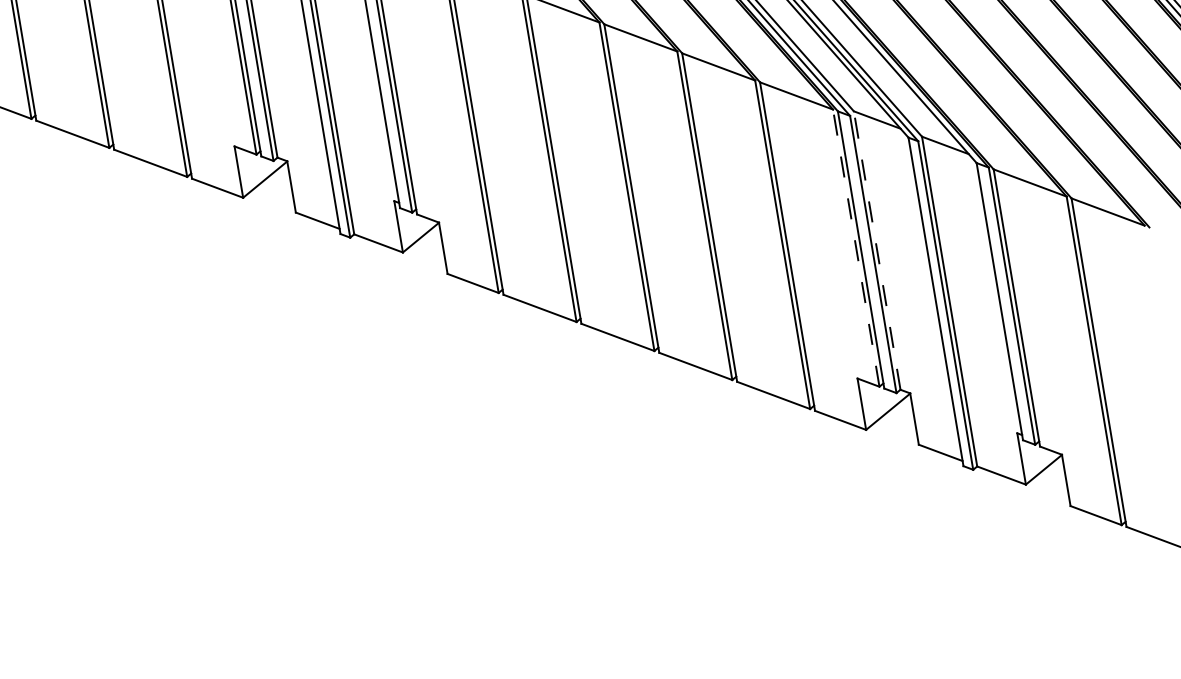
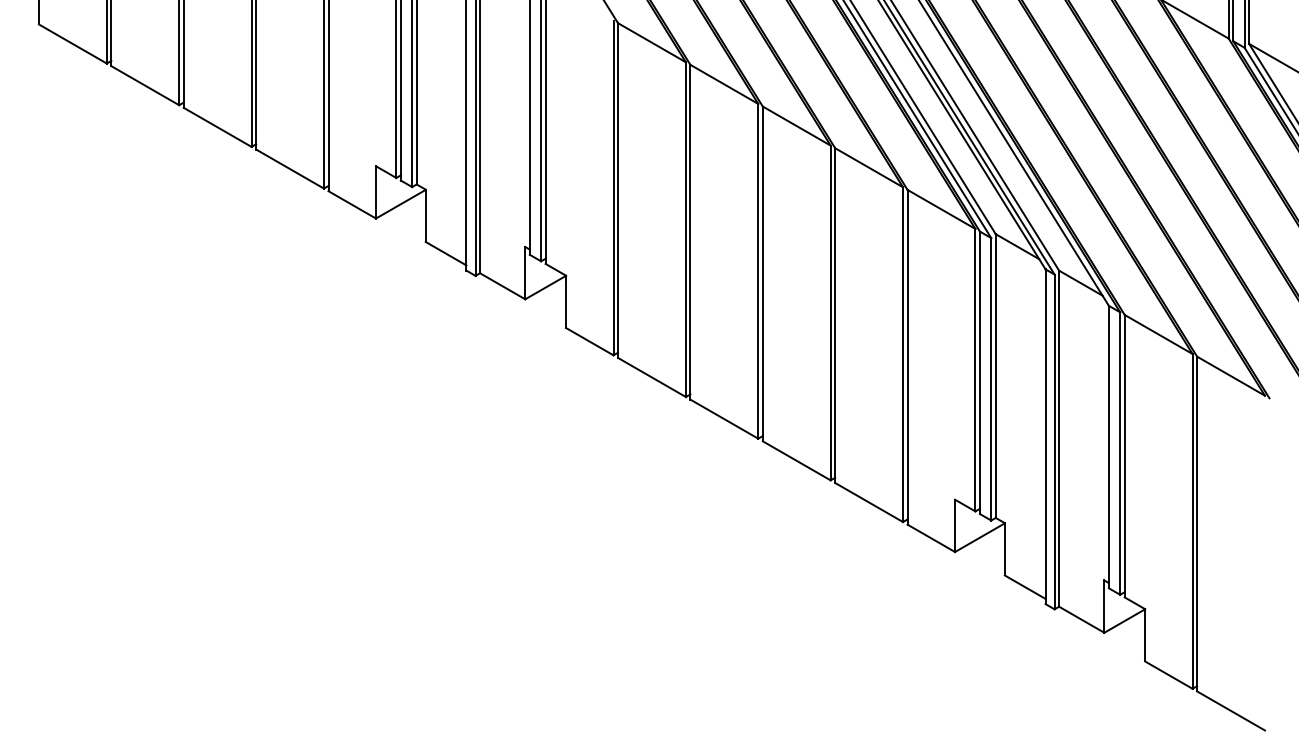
line: (856, 247) -> (975, 369), dashed -> solid
line: (876, 251) -> (995, 376), dashed -> solid

